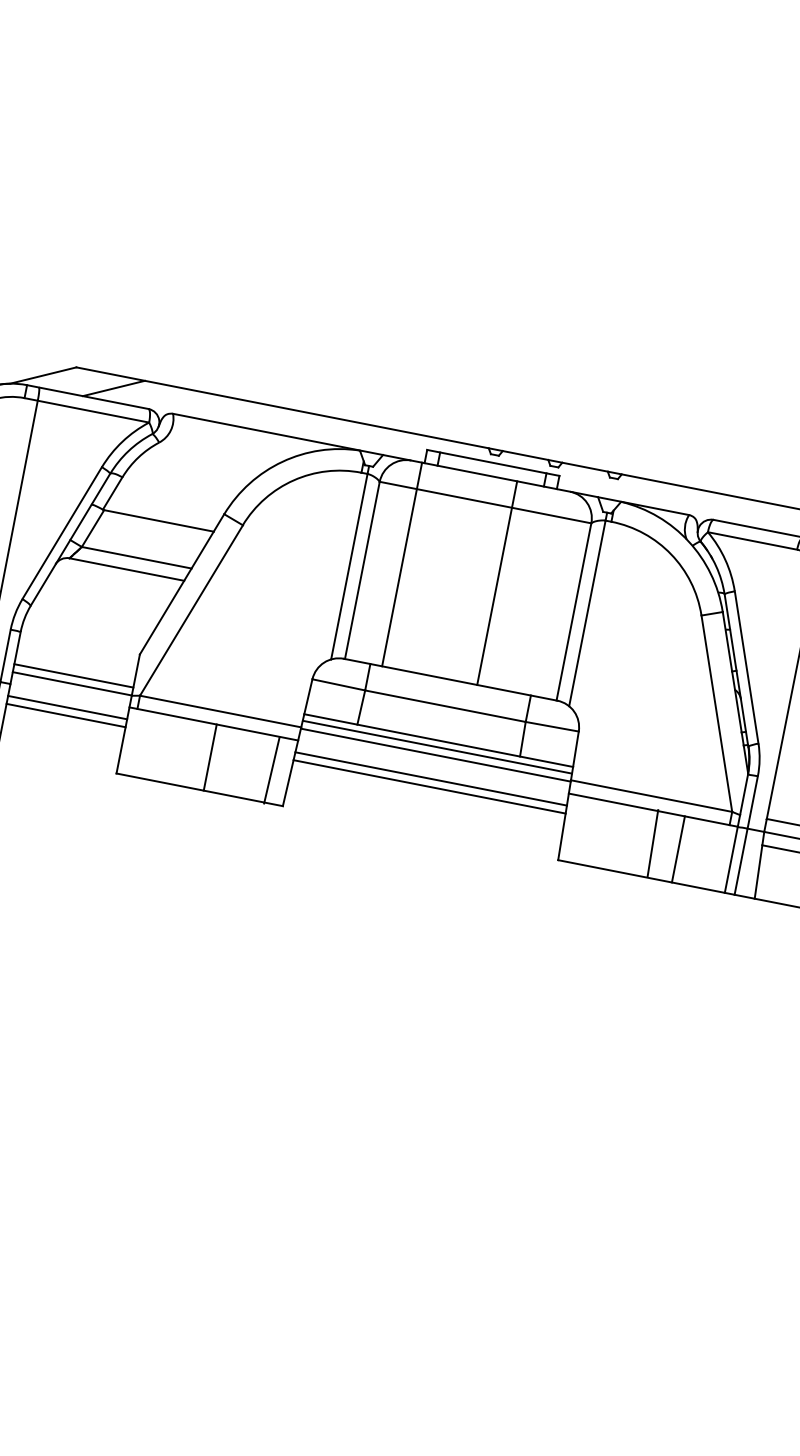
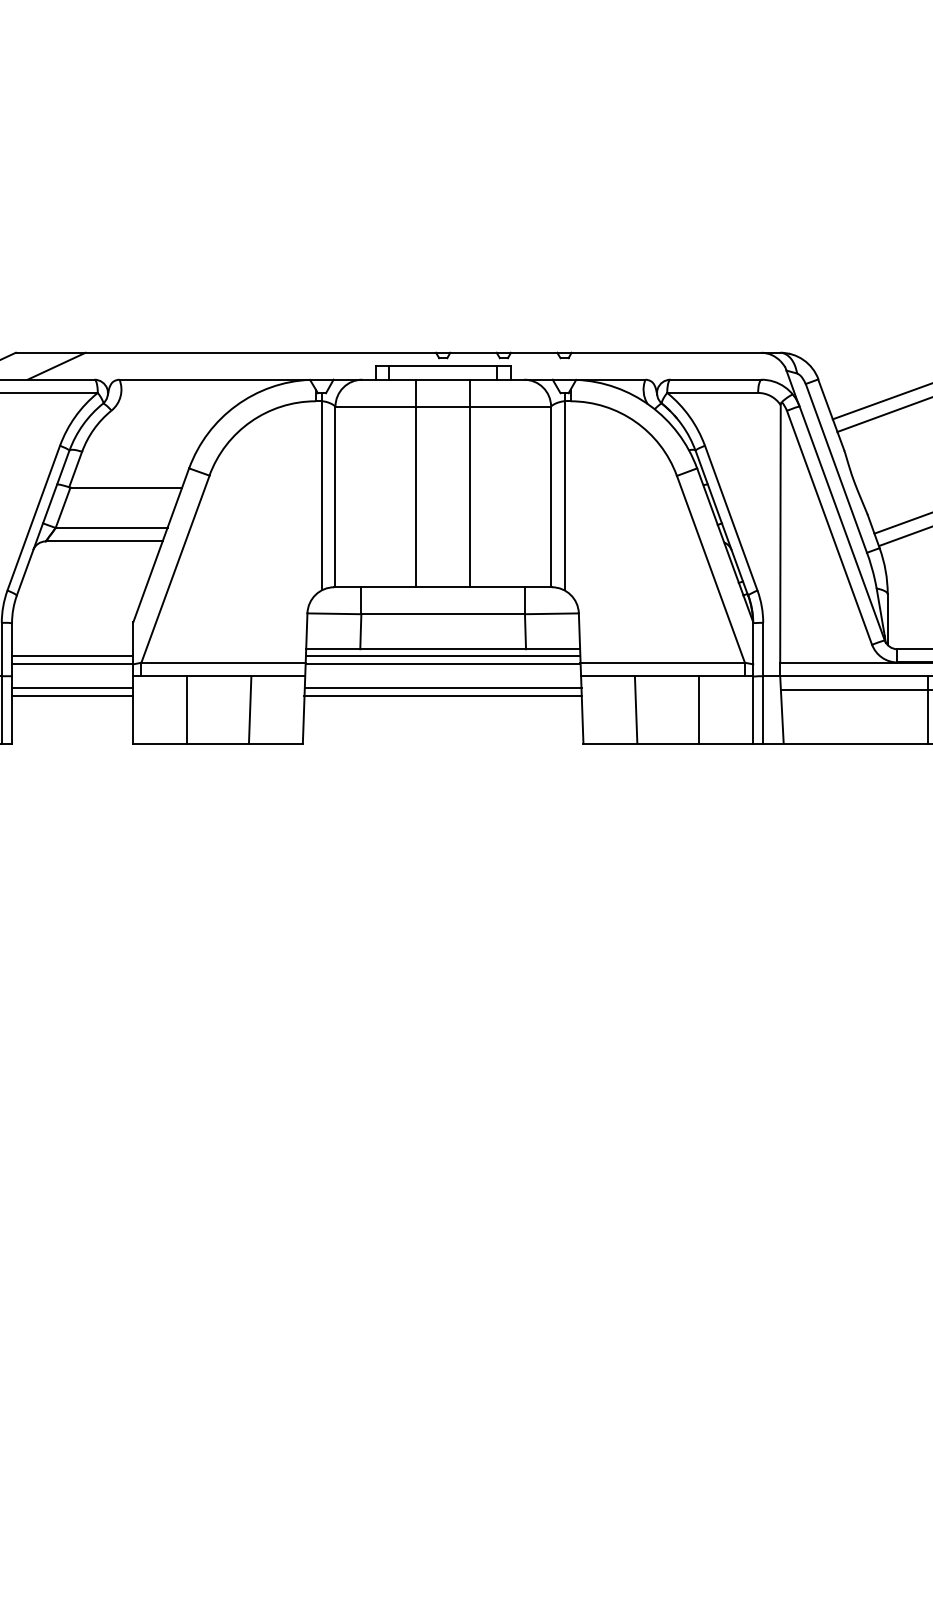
line: (402, 564) -> (416, 483), moved
line: (210, 757) -> (187, 709), moved
line: (271, 770) -> (249, 709), moved
line: (652, 842) -> (635, 709), moved

